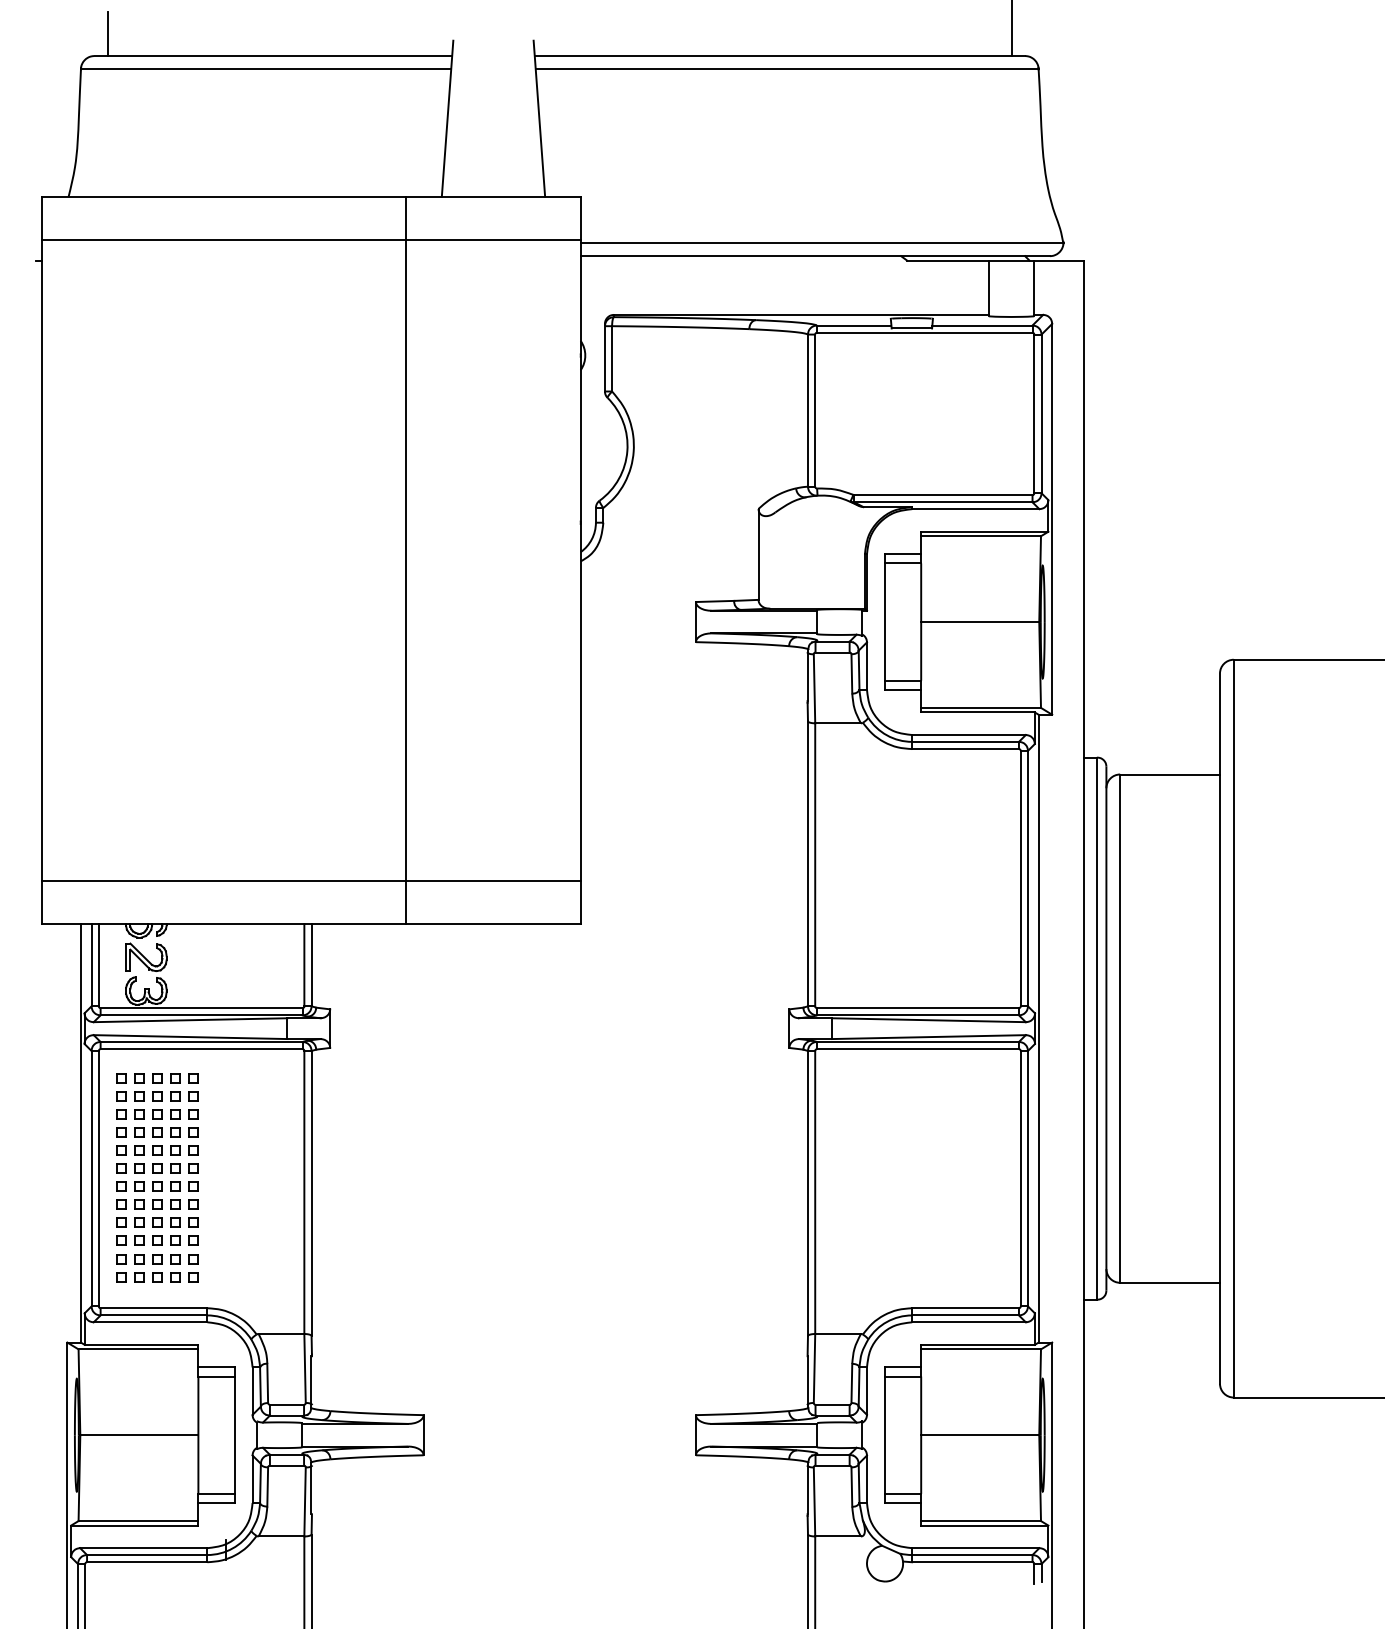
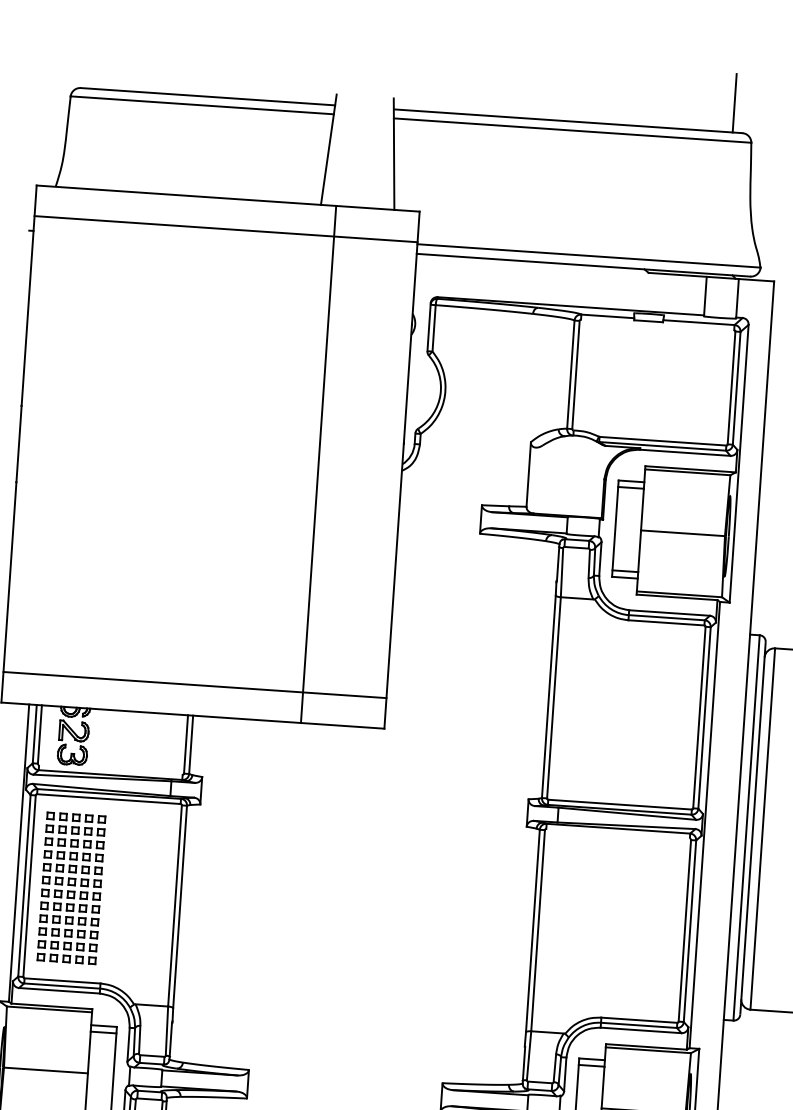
line: (108, 34) -> (91, 73), removed
line: (924, 332) -> (657, 324), removed
line: (406, 560) -> (318, 464), moved
line: (201, 1008) -> (110, 770), removed
line: (917, 1049) -> (617, 834), removed

